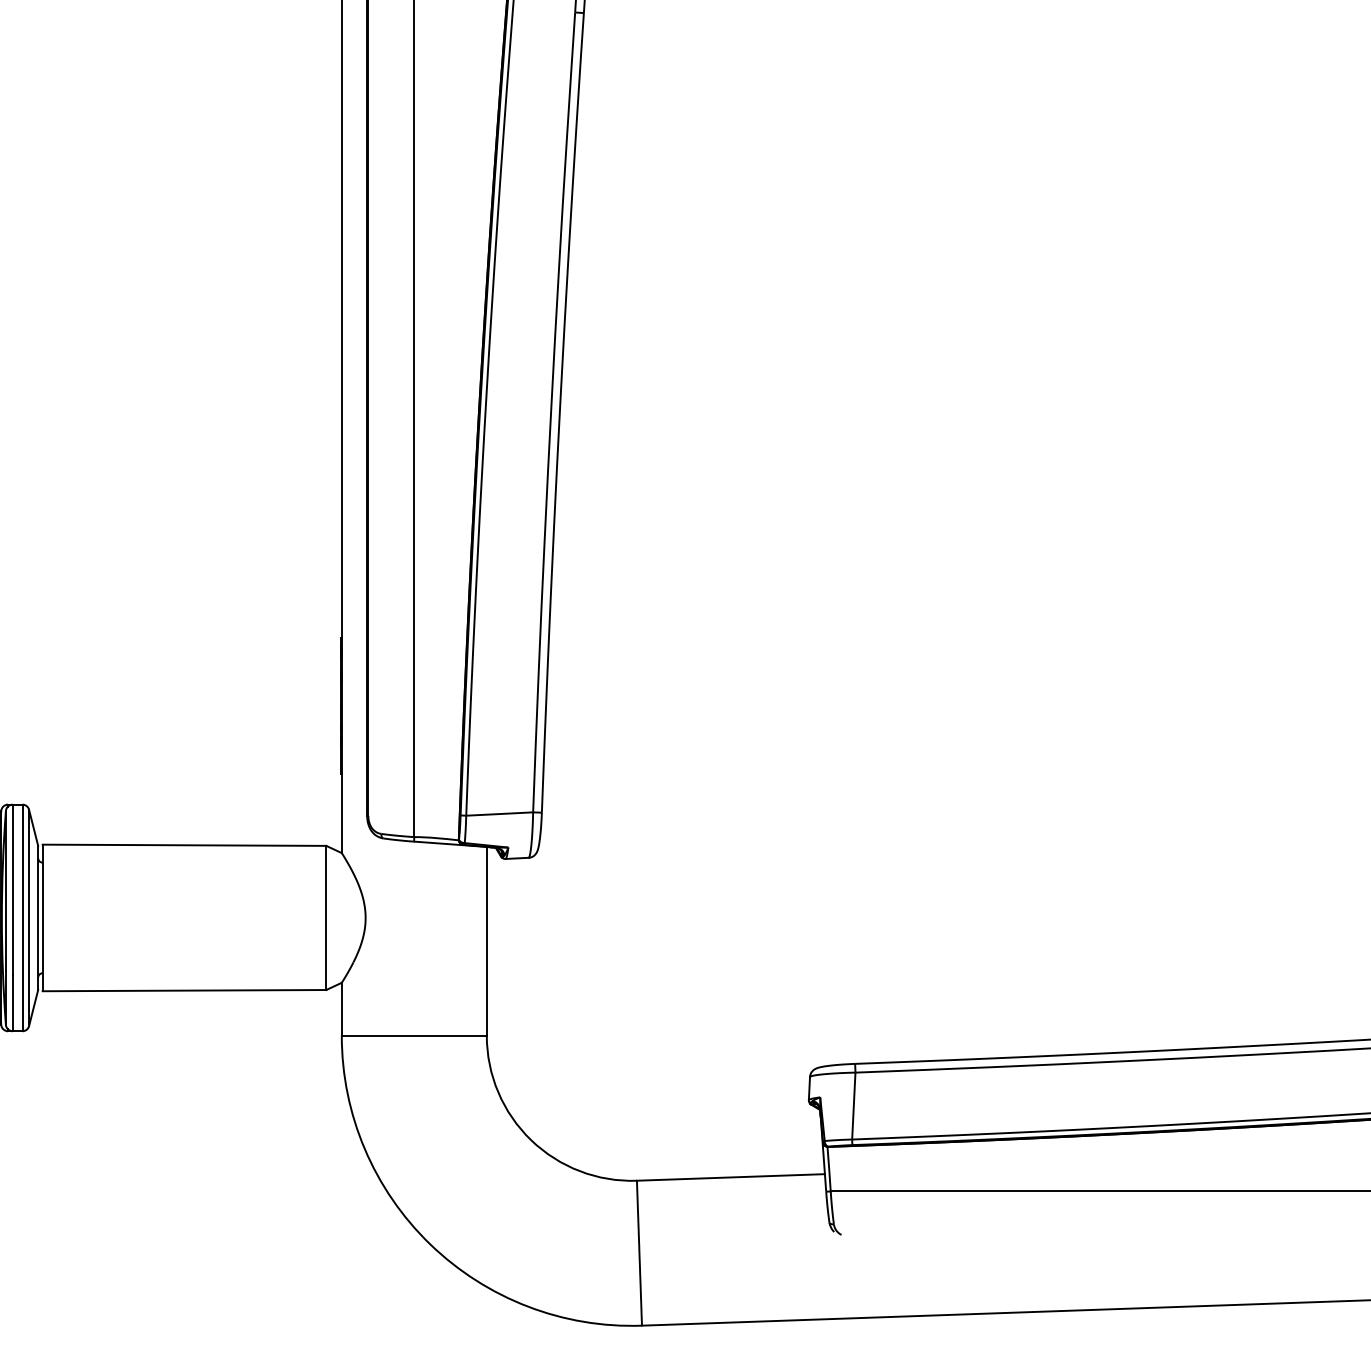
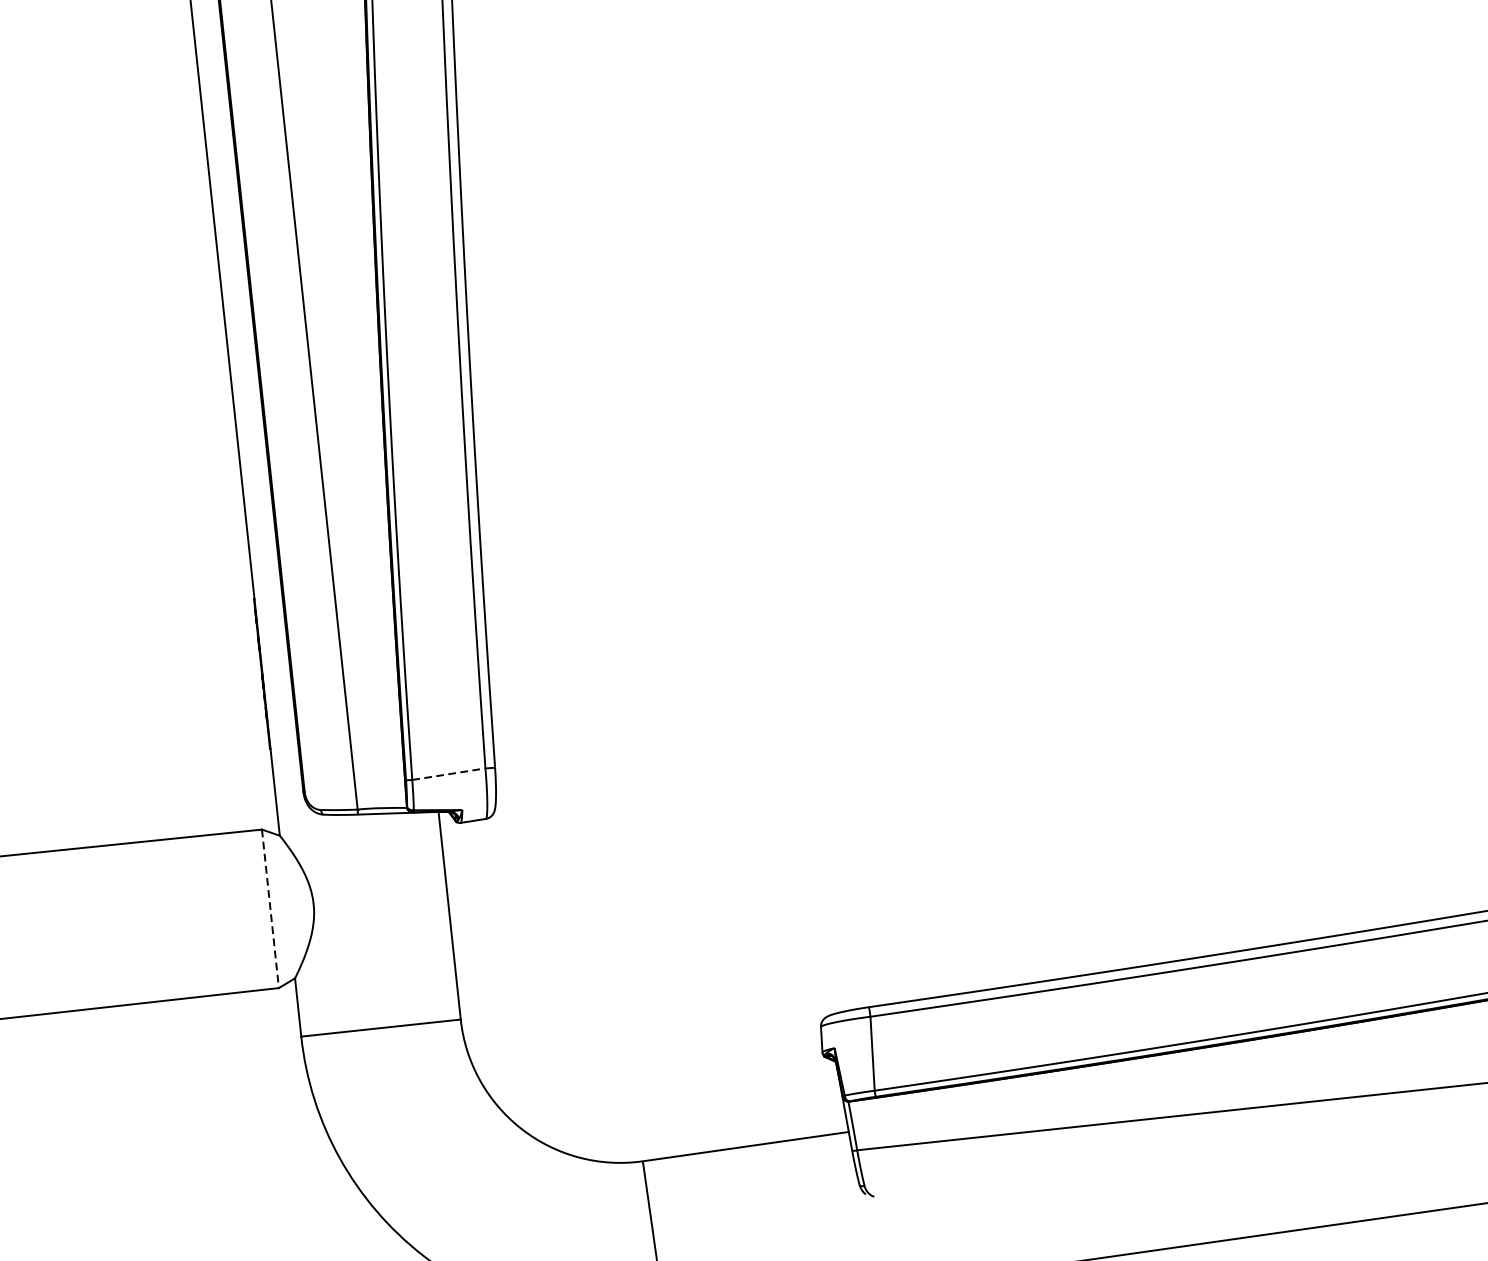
line: (500, 813) -> (449, 773), solid -> dashed
line: (326, 918) -> (270, 909), solid -> dashed

